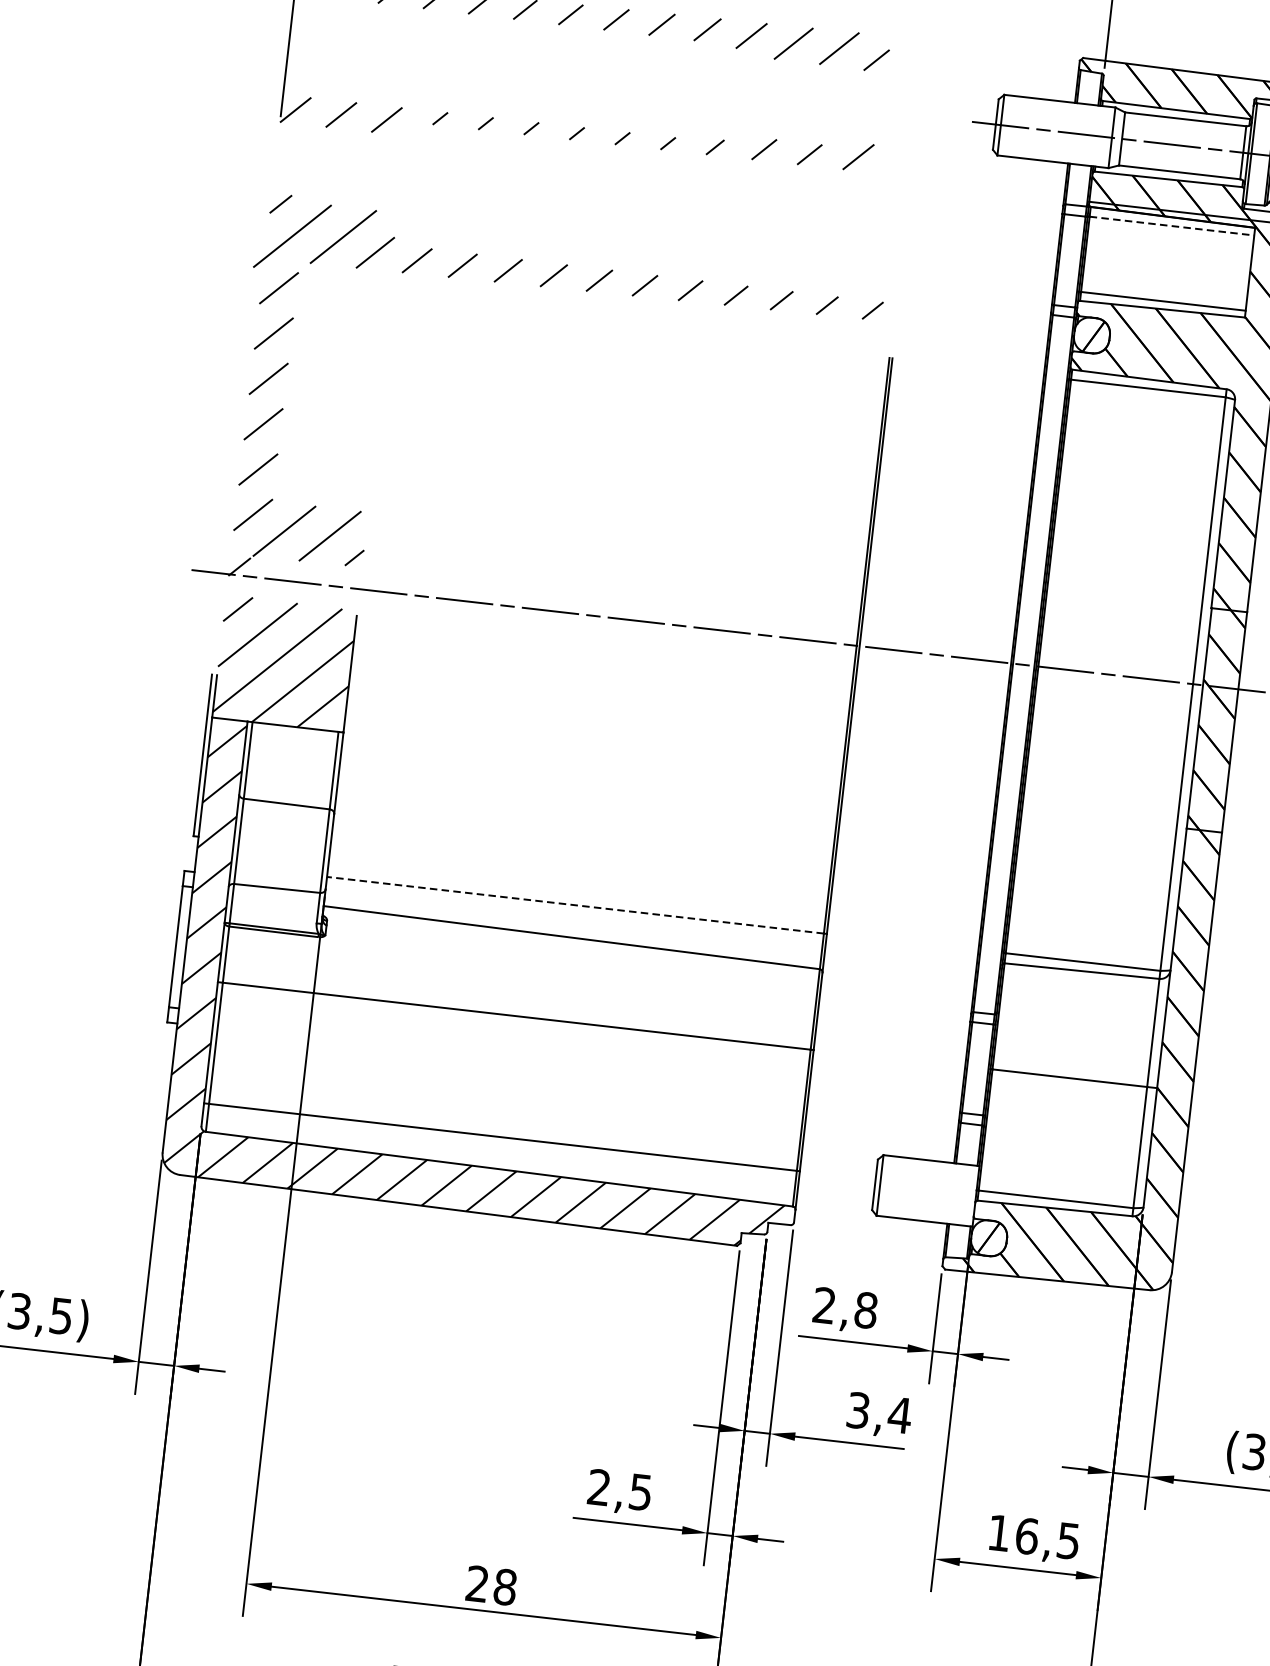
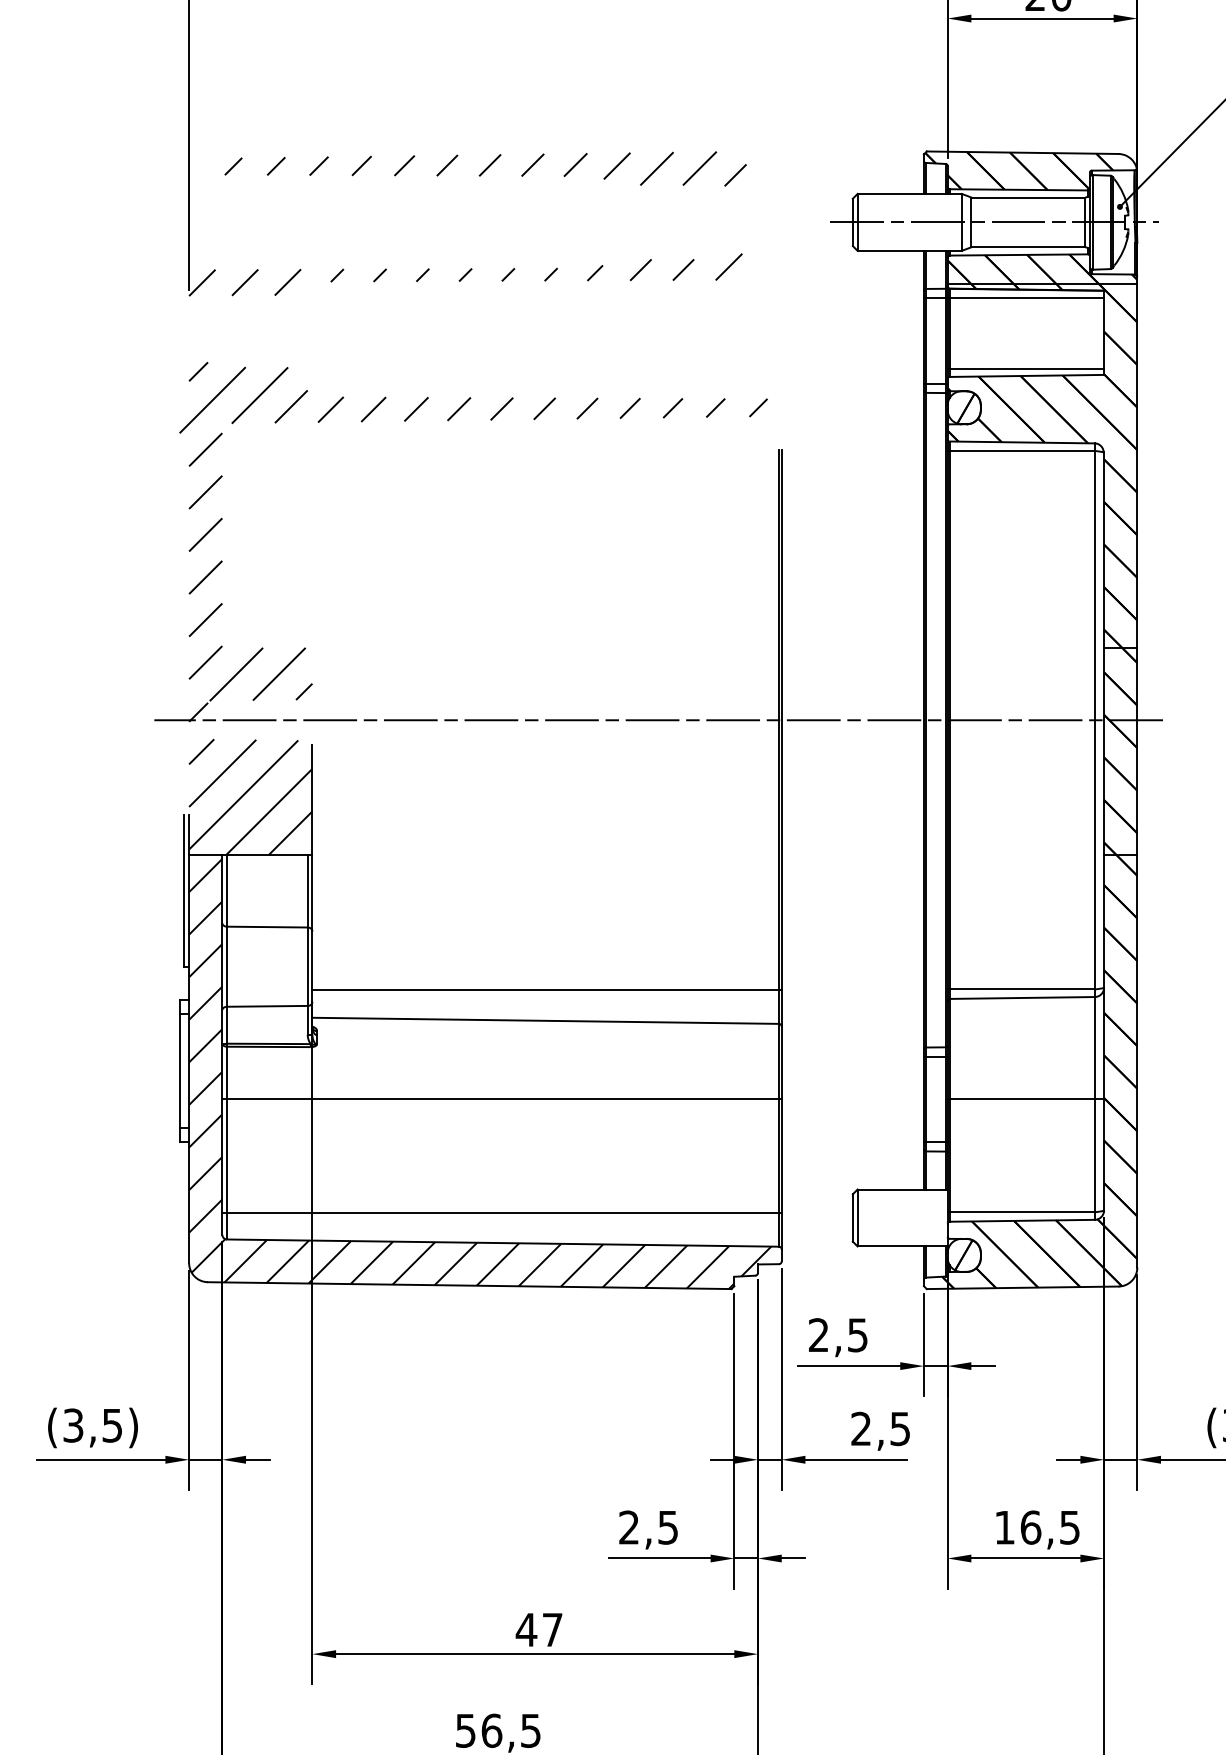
line: (1172, 225) -> (1027, 297), dashed -> solid
line: (575, 905) -> (545, 990), dashed -> solid
text: (865, 1310) -> (857, 1335), 2,8 -> 2,5
text: (879, 1413) -> (881, 1429), 3,4 -> 2,5
text: (490, 1585) -> (538, 1629), 28 -> 47

